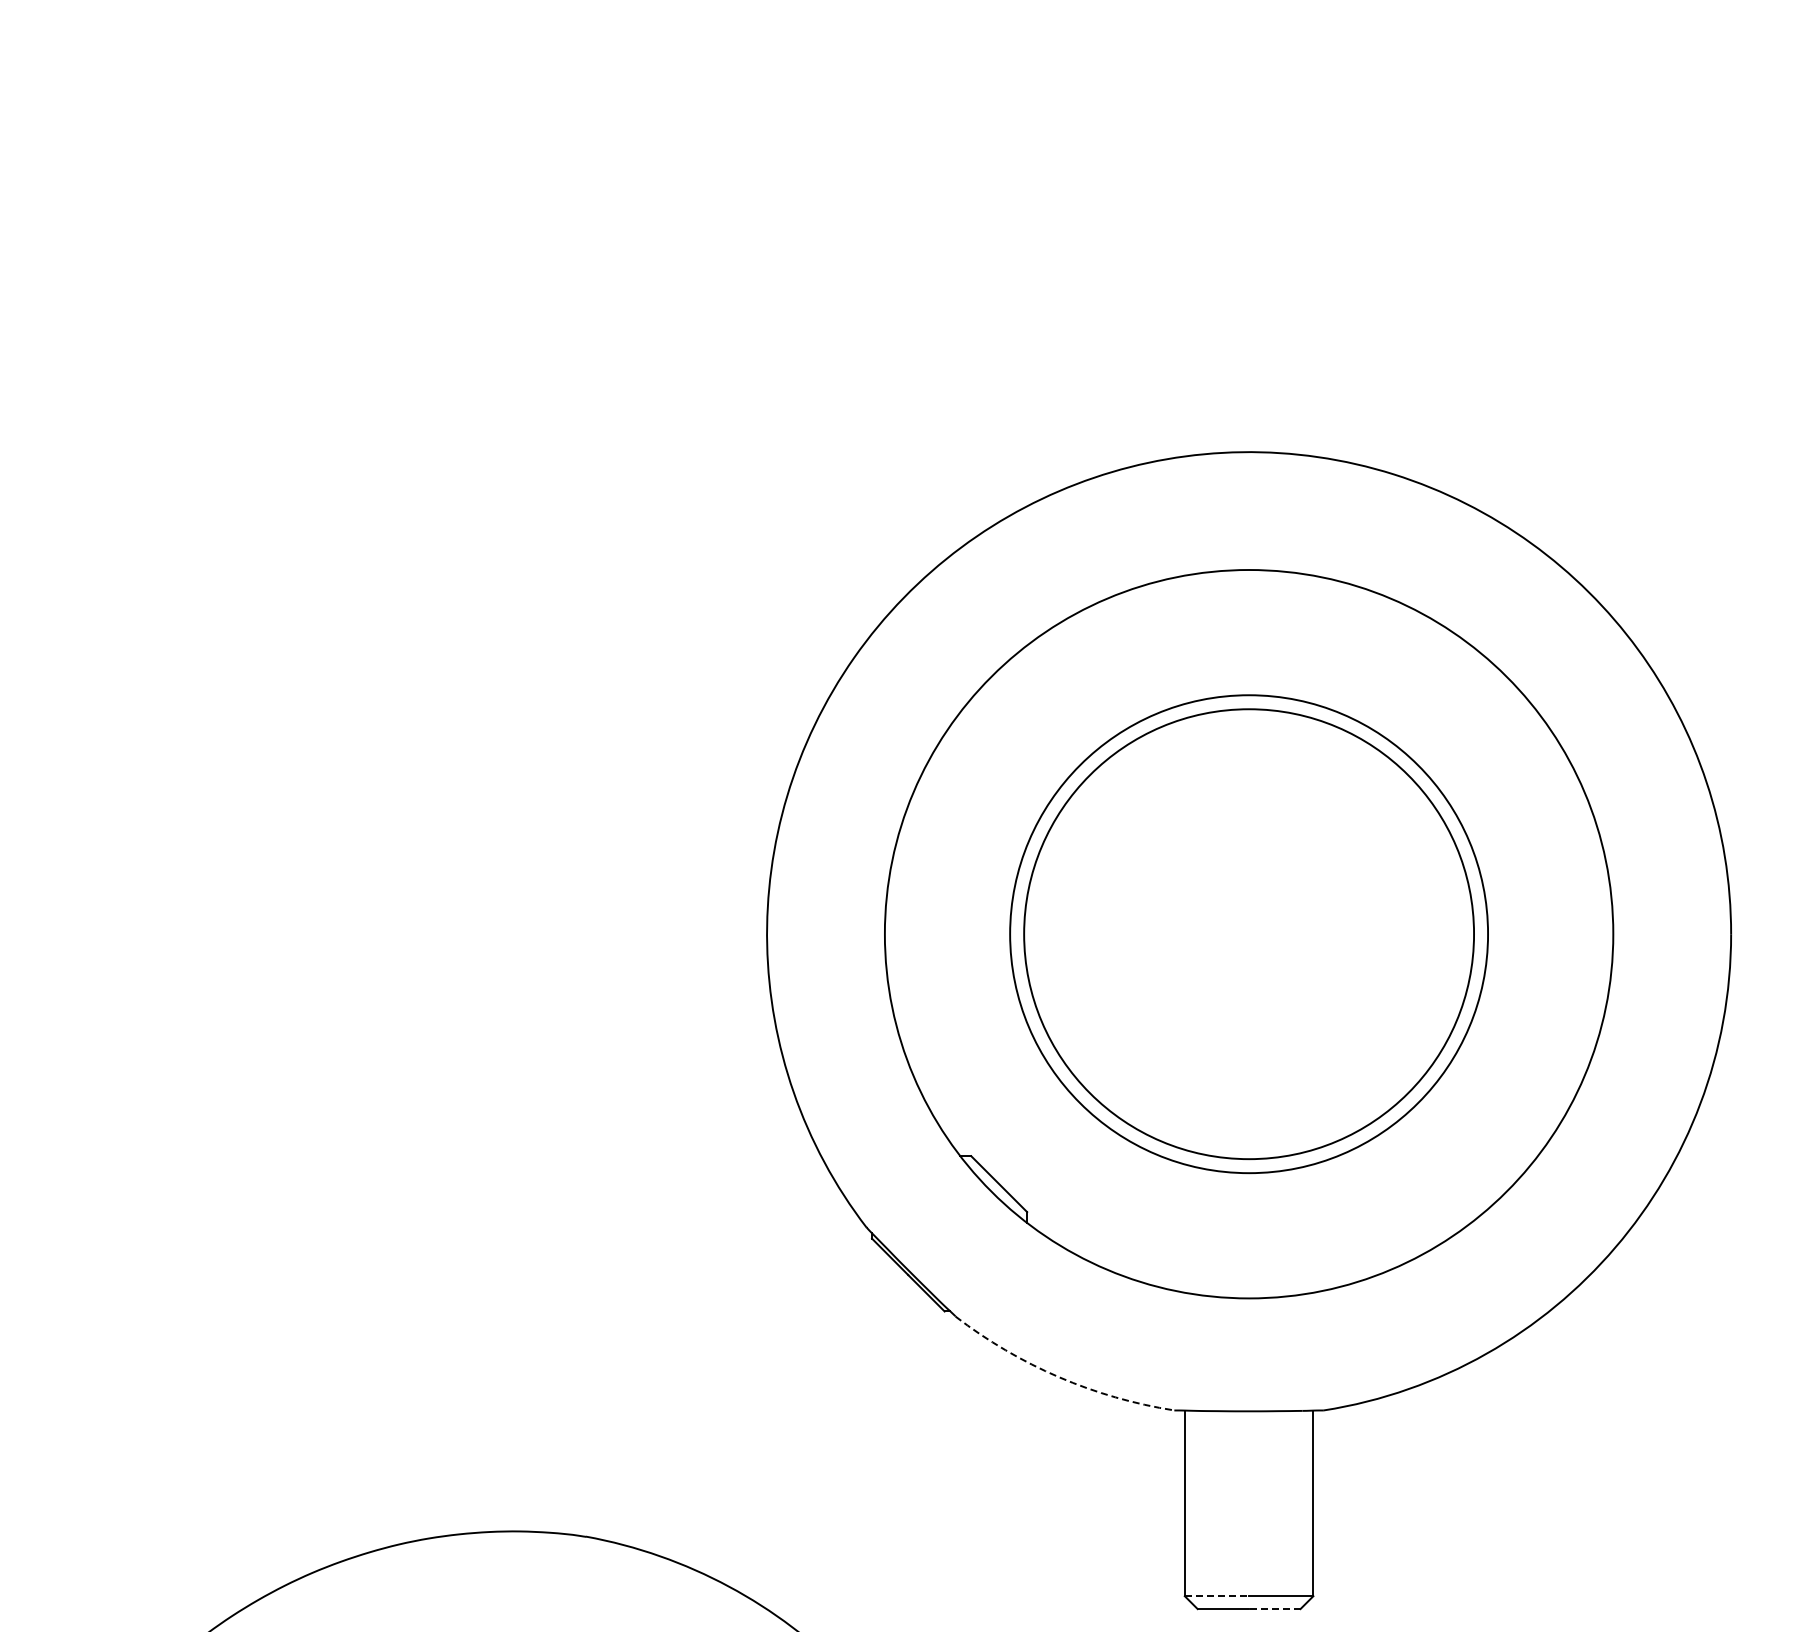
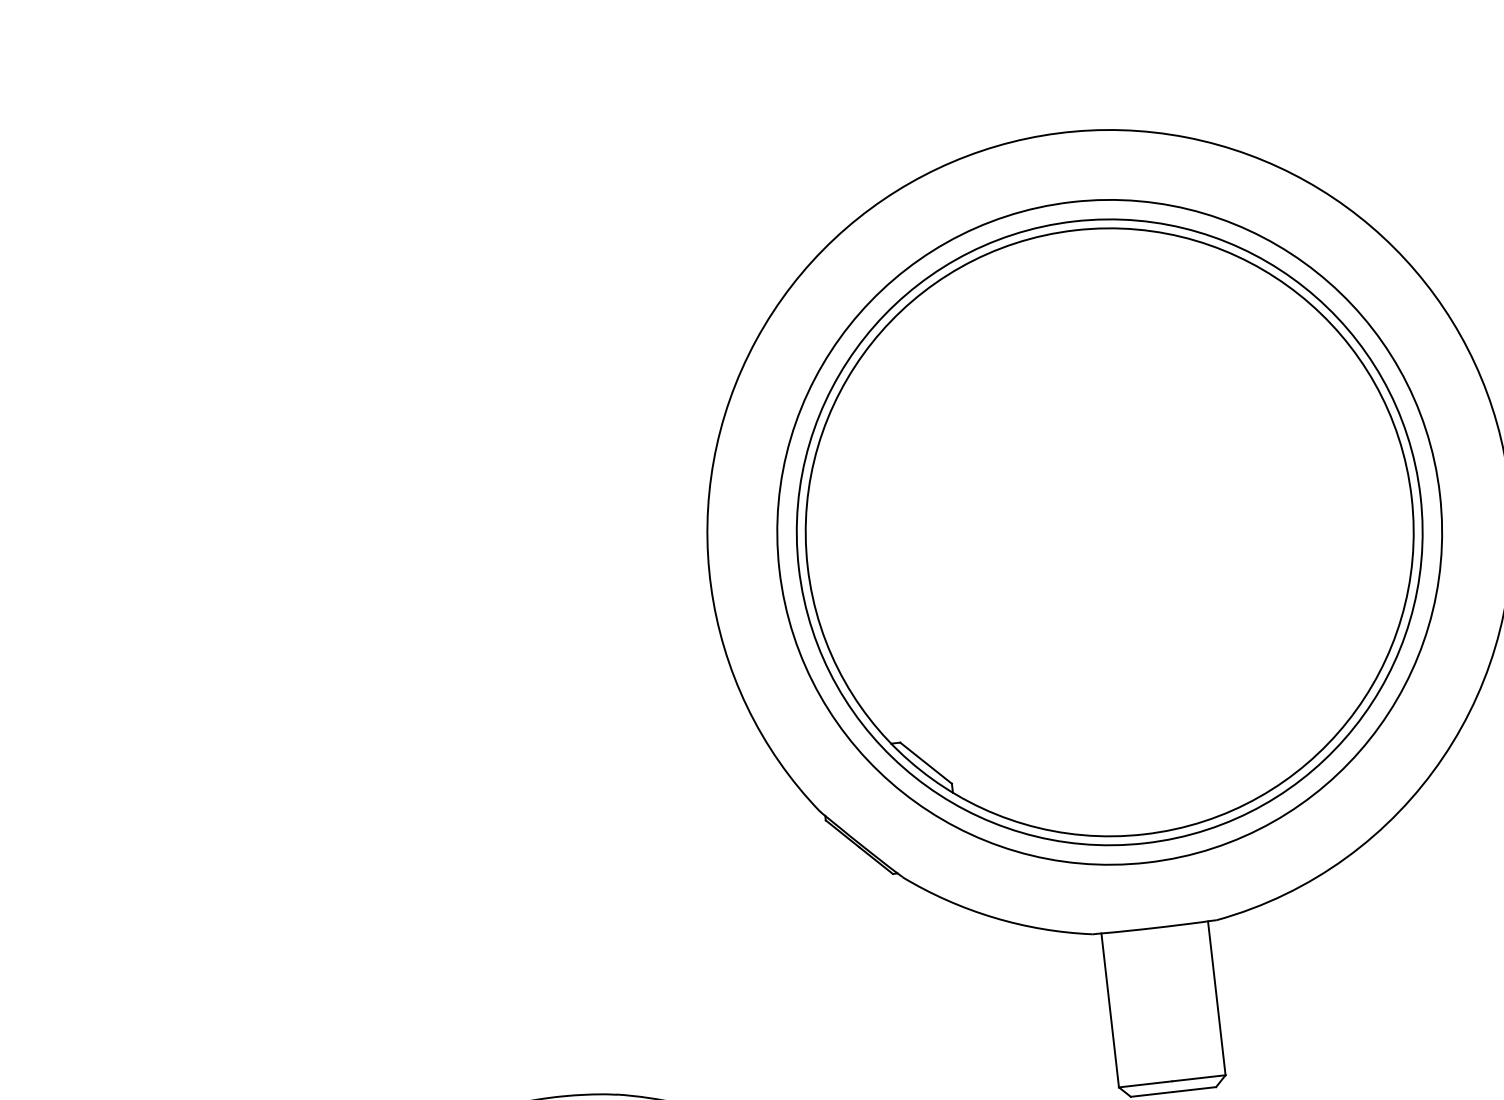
circle: (1248, 933) -> (1109, 531), size x1.67
circle: (1249, 934) -> (1110, 532), size x1.67
arc: (1059, 1377) -> (994, 917), dashed -> solid
line: (1217, 1596) -> (1146, 1084), dashed -> solid
line: (1274, 1609) -> (1194, 1089), dashed -> solid

